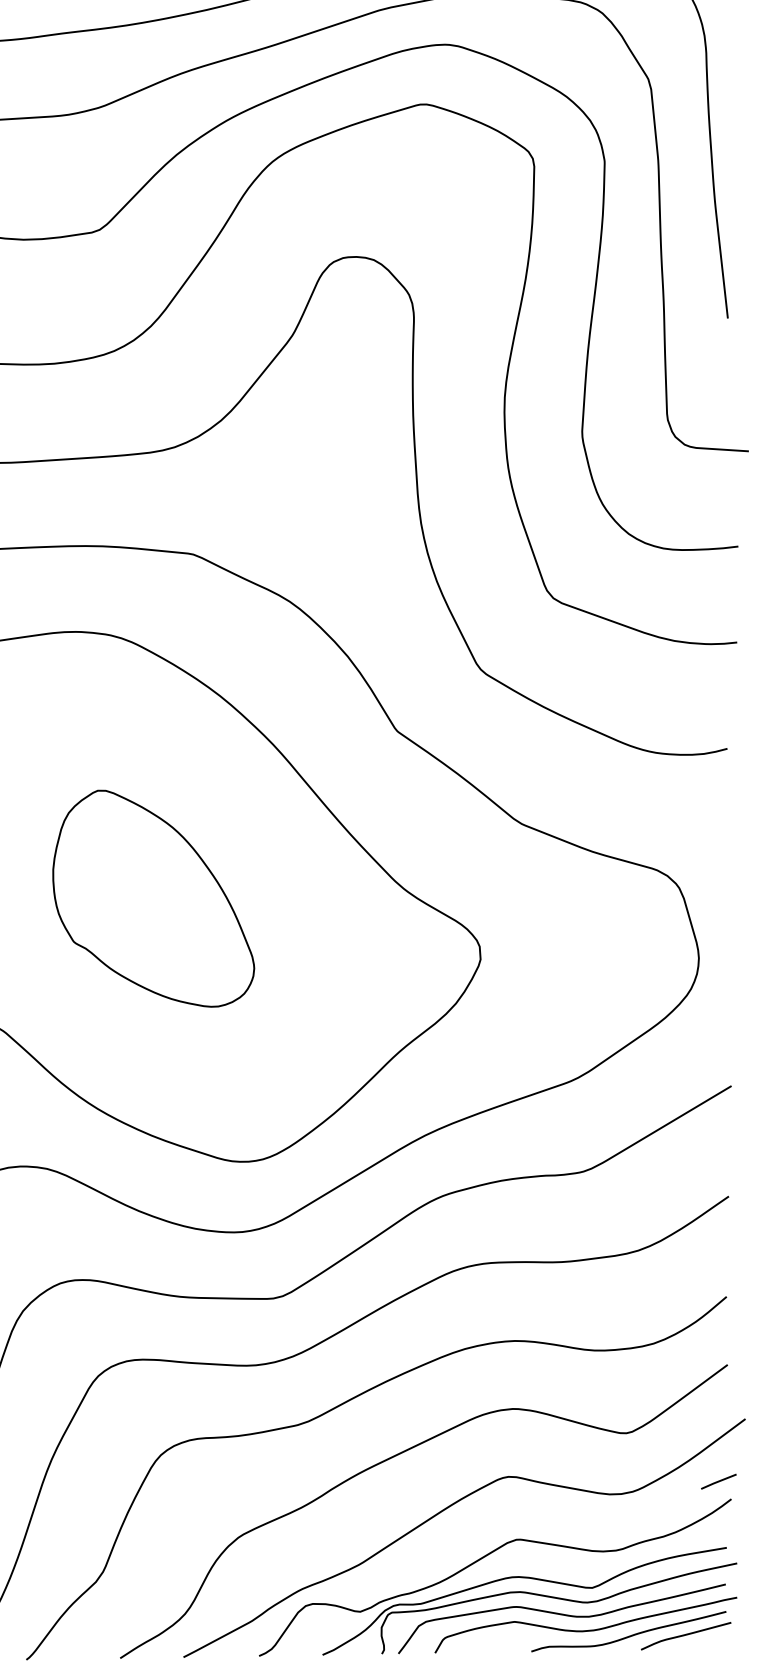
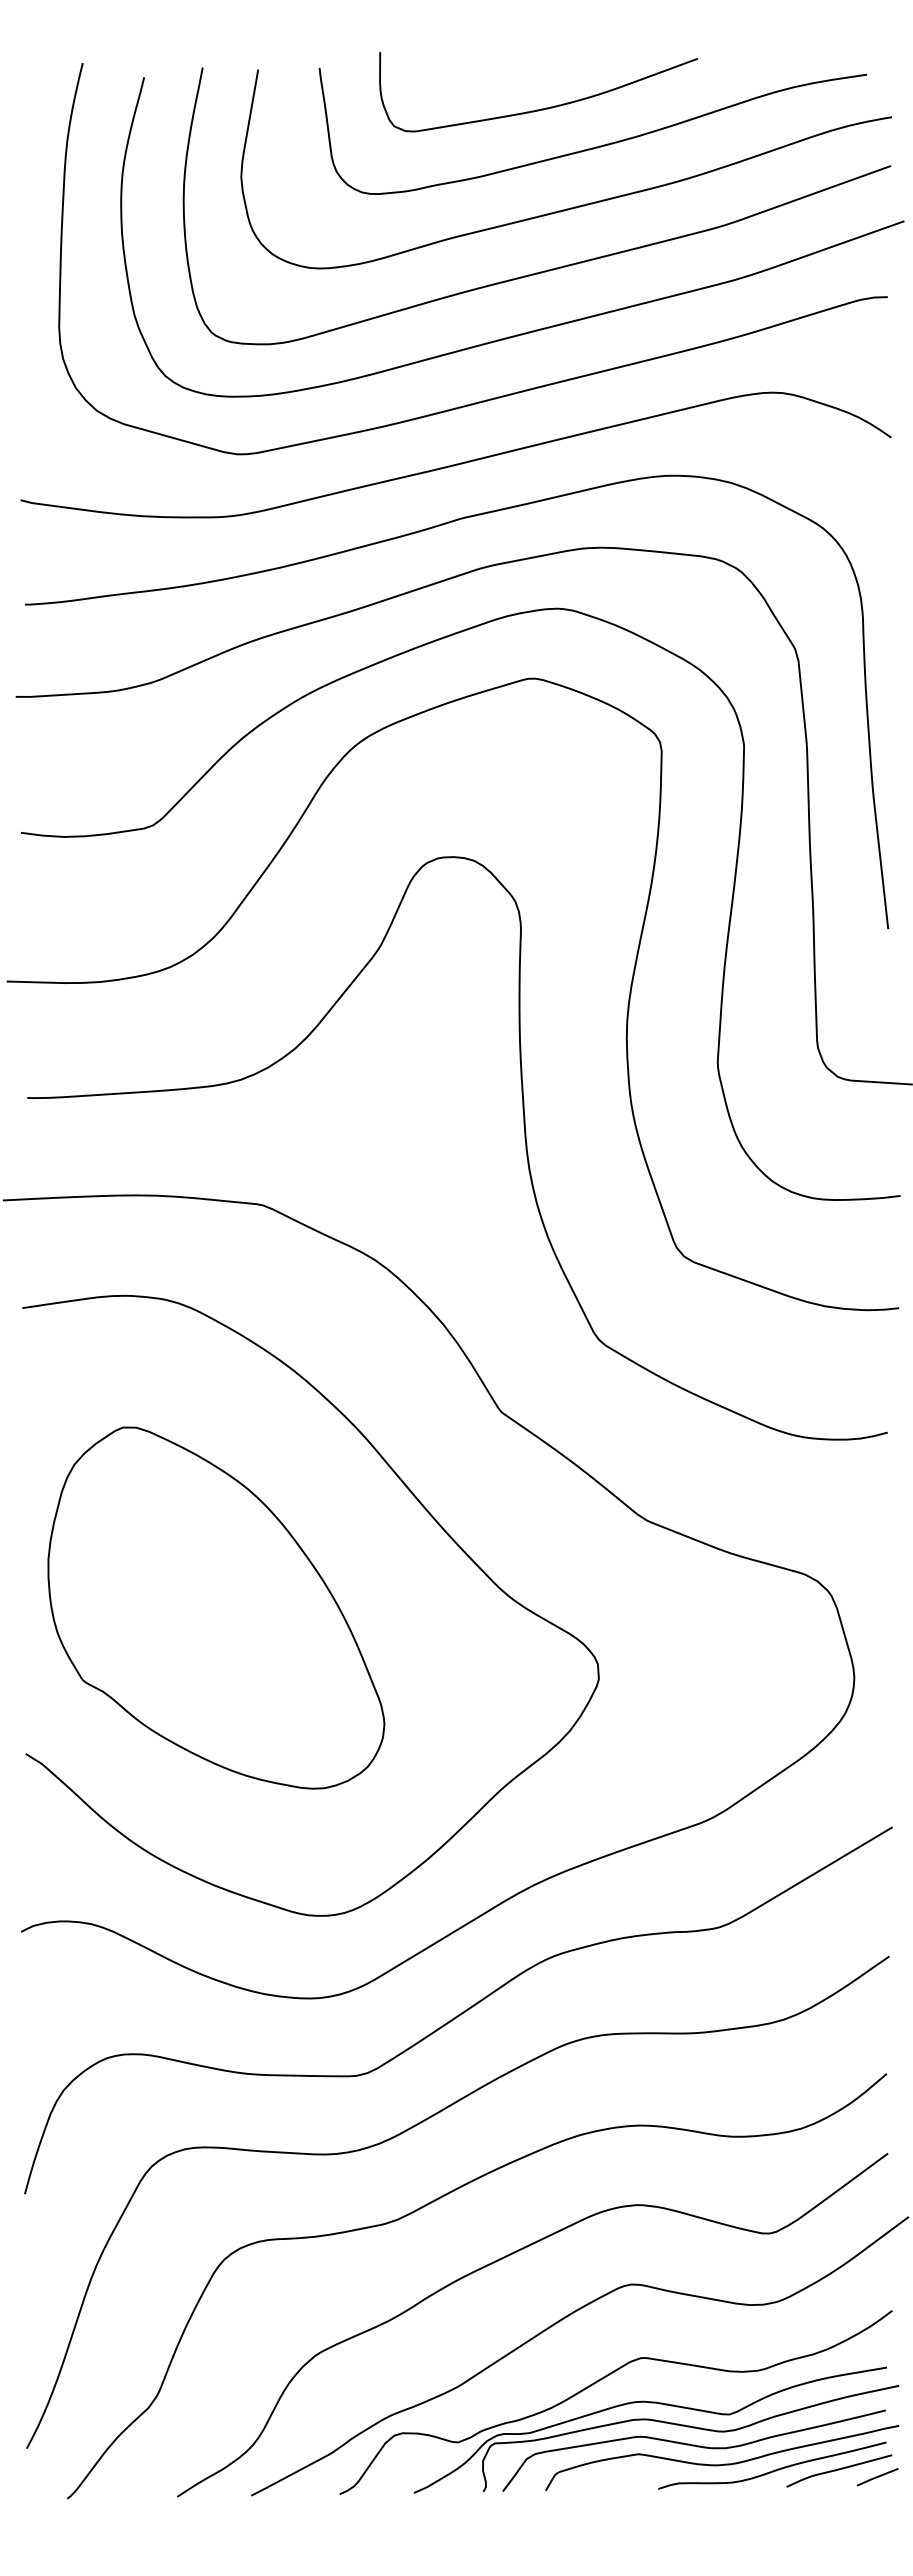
part: (153, 898) -> (216, 1607), size x1.43
line: (718, 1481) -> (877, 2477), moved

